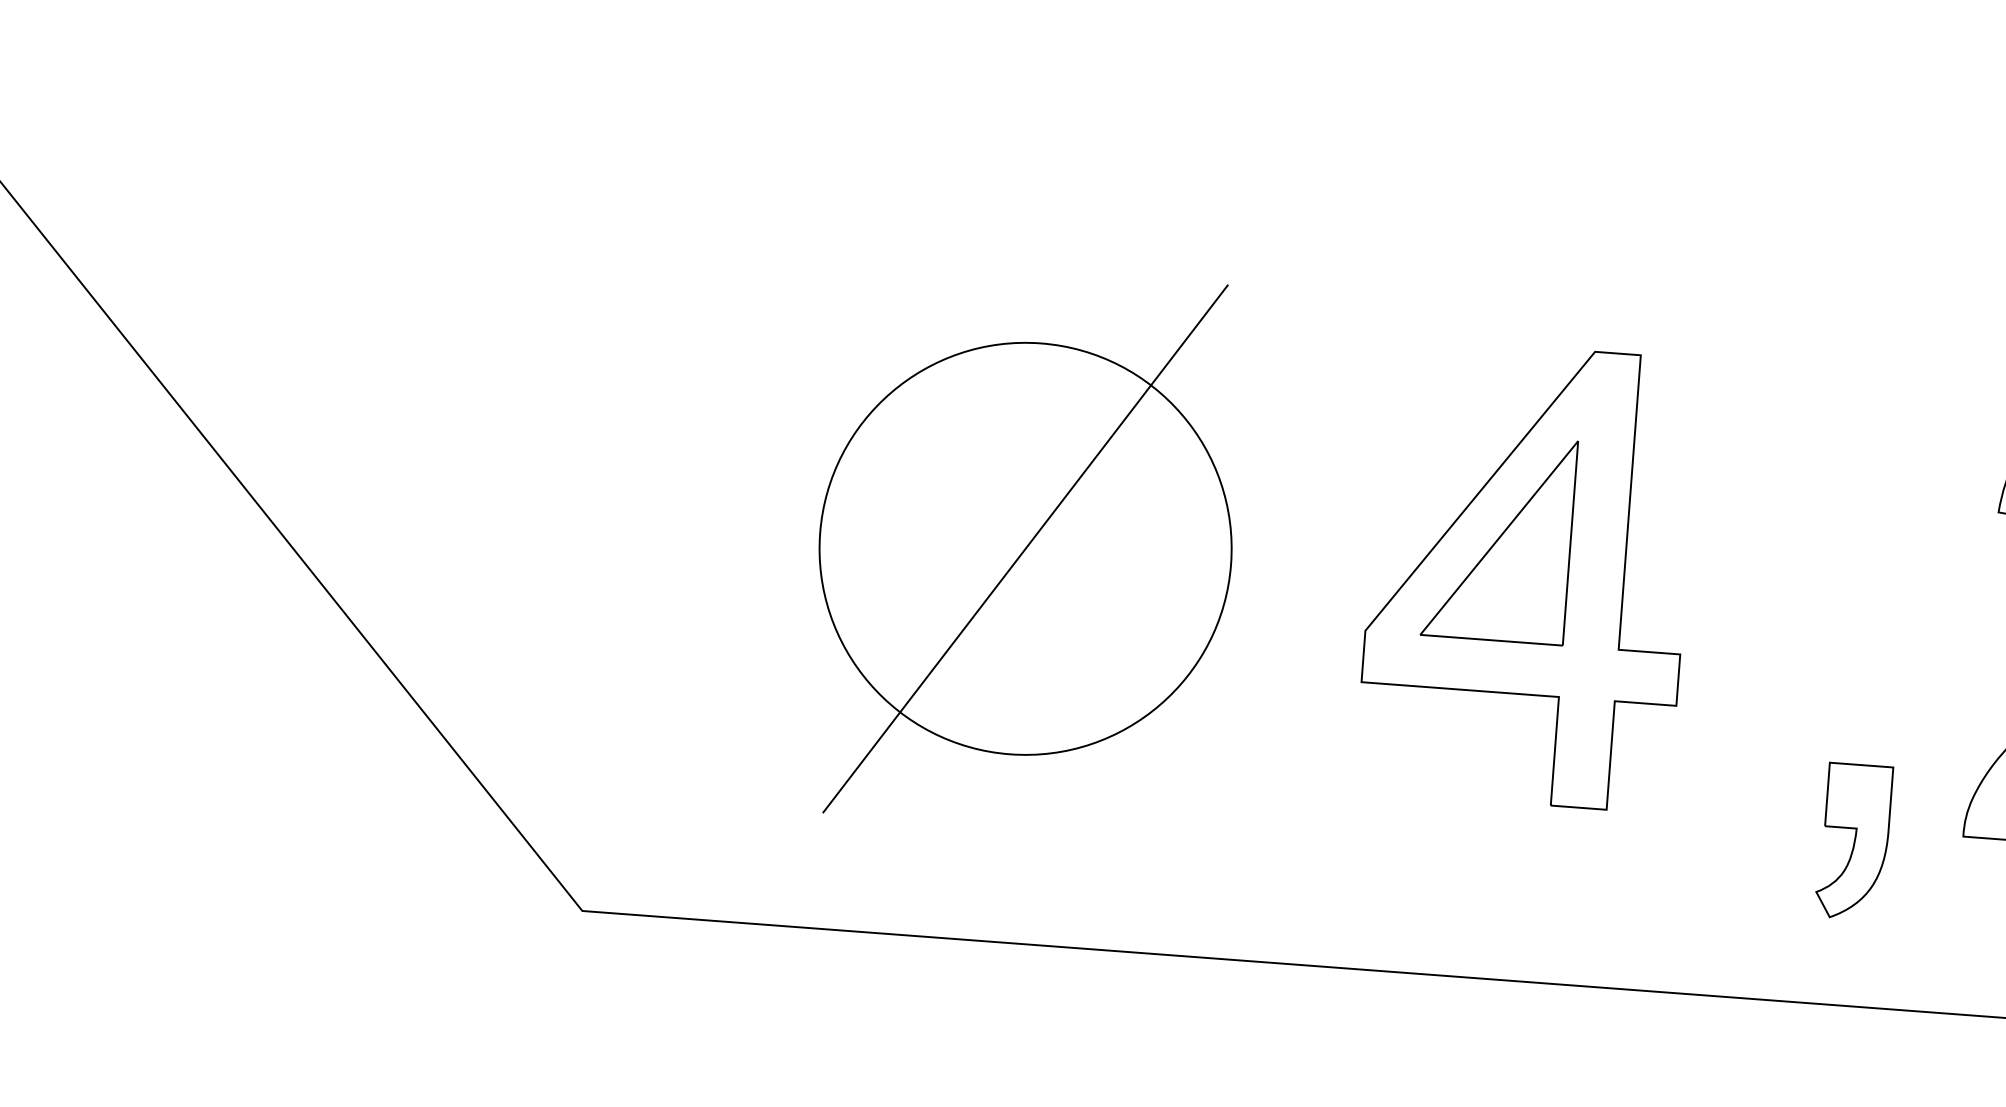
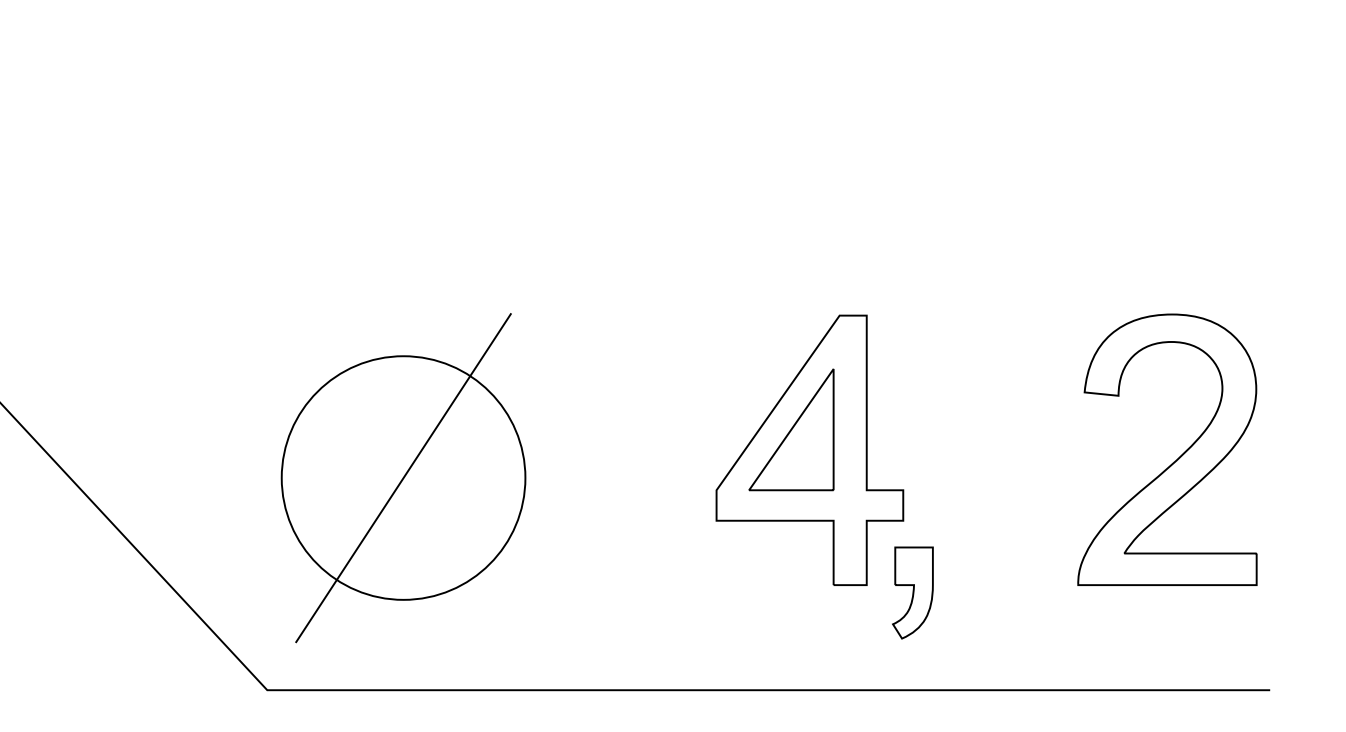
part: (1025, 549) -> (403, 478), moved
part: (1853, 840) -> (912, 592), moved

